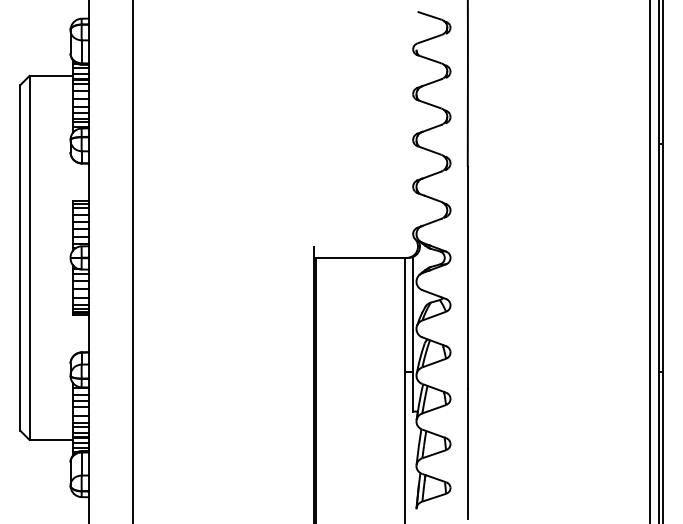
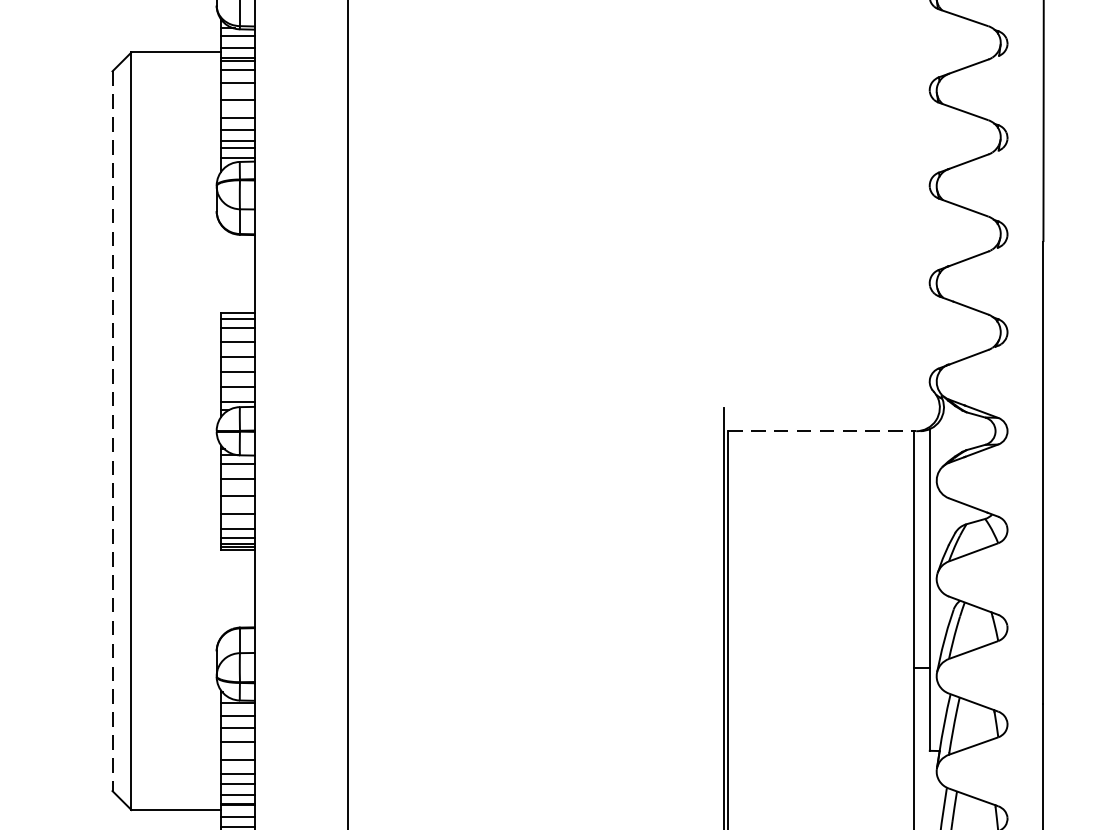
line: (20, 257) -> (112, 430), solid -> dashed
line: (361, 257) -> (822, 430), solid -> dashed

